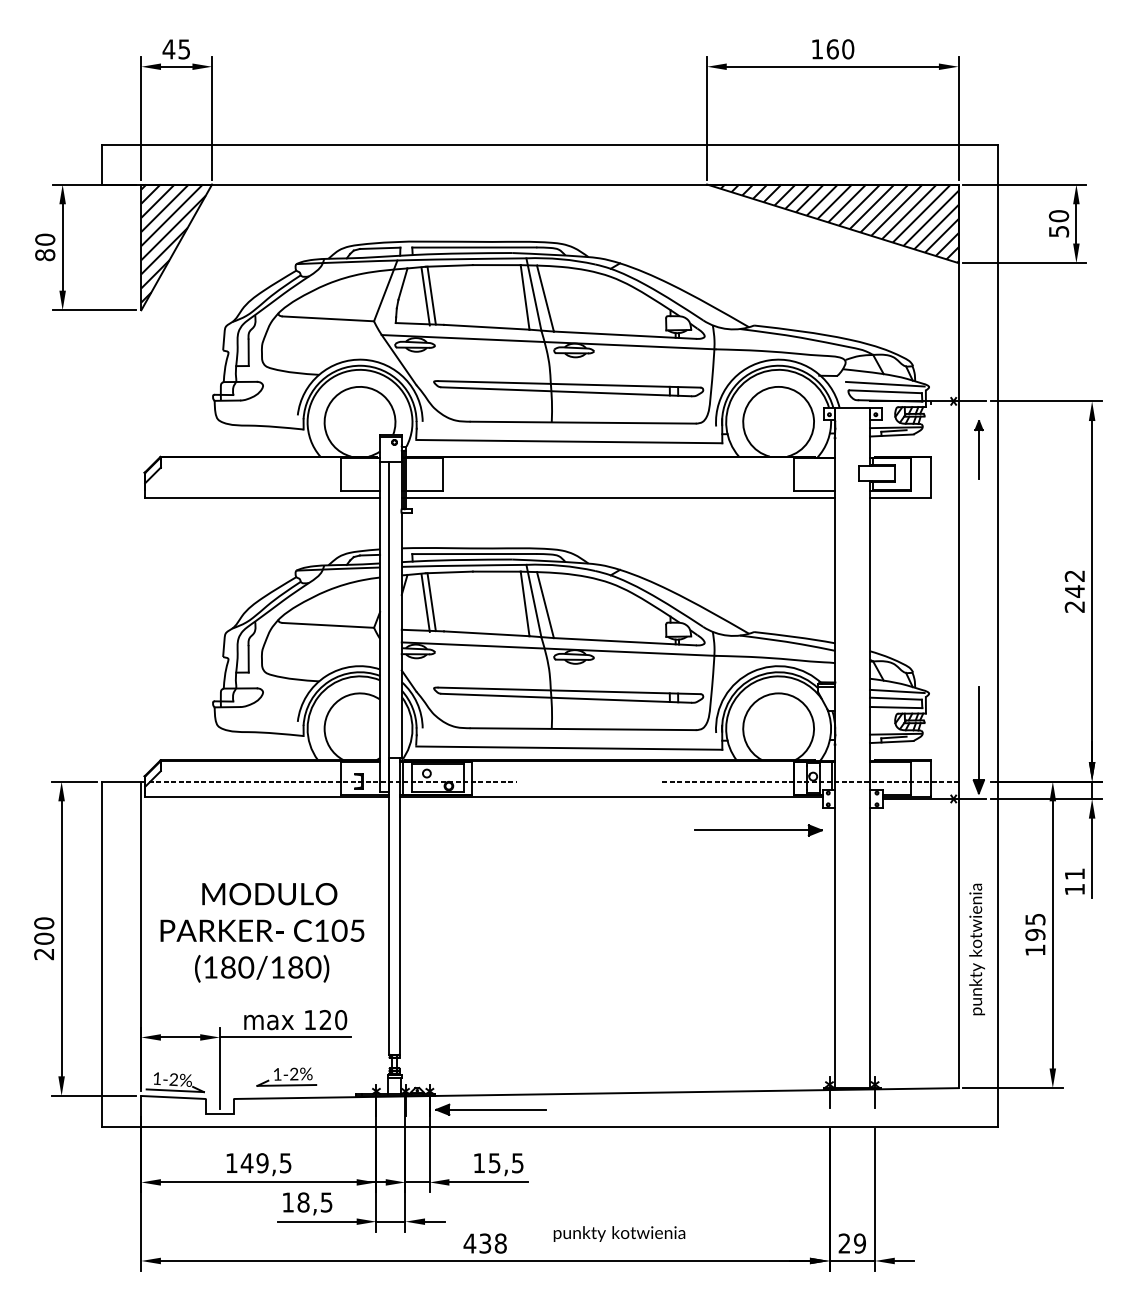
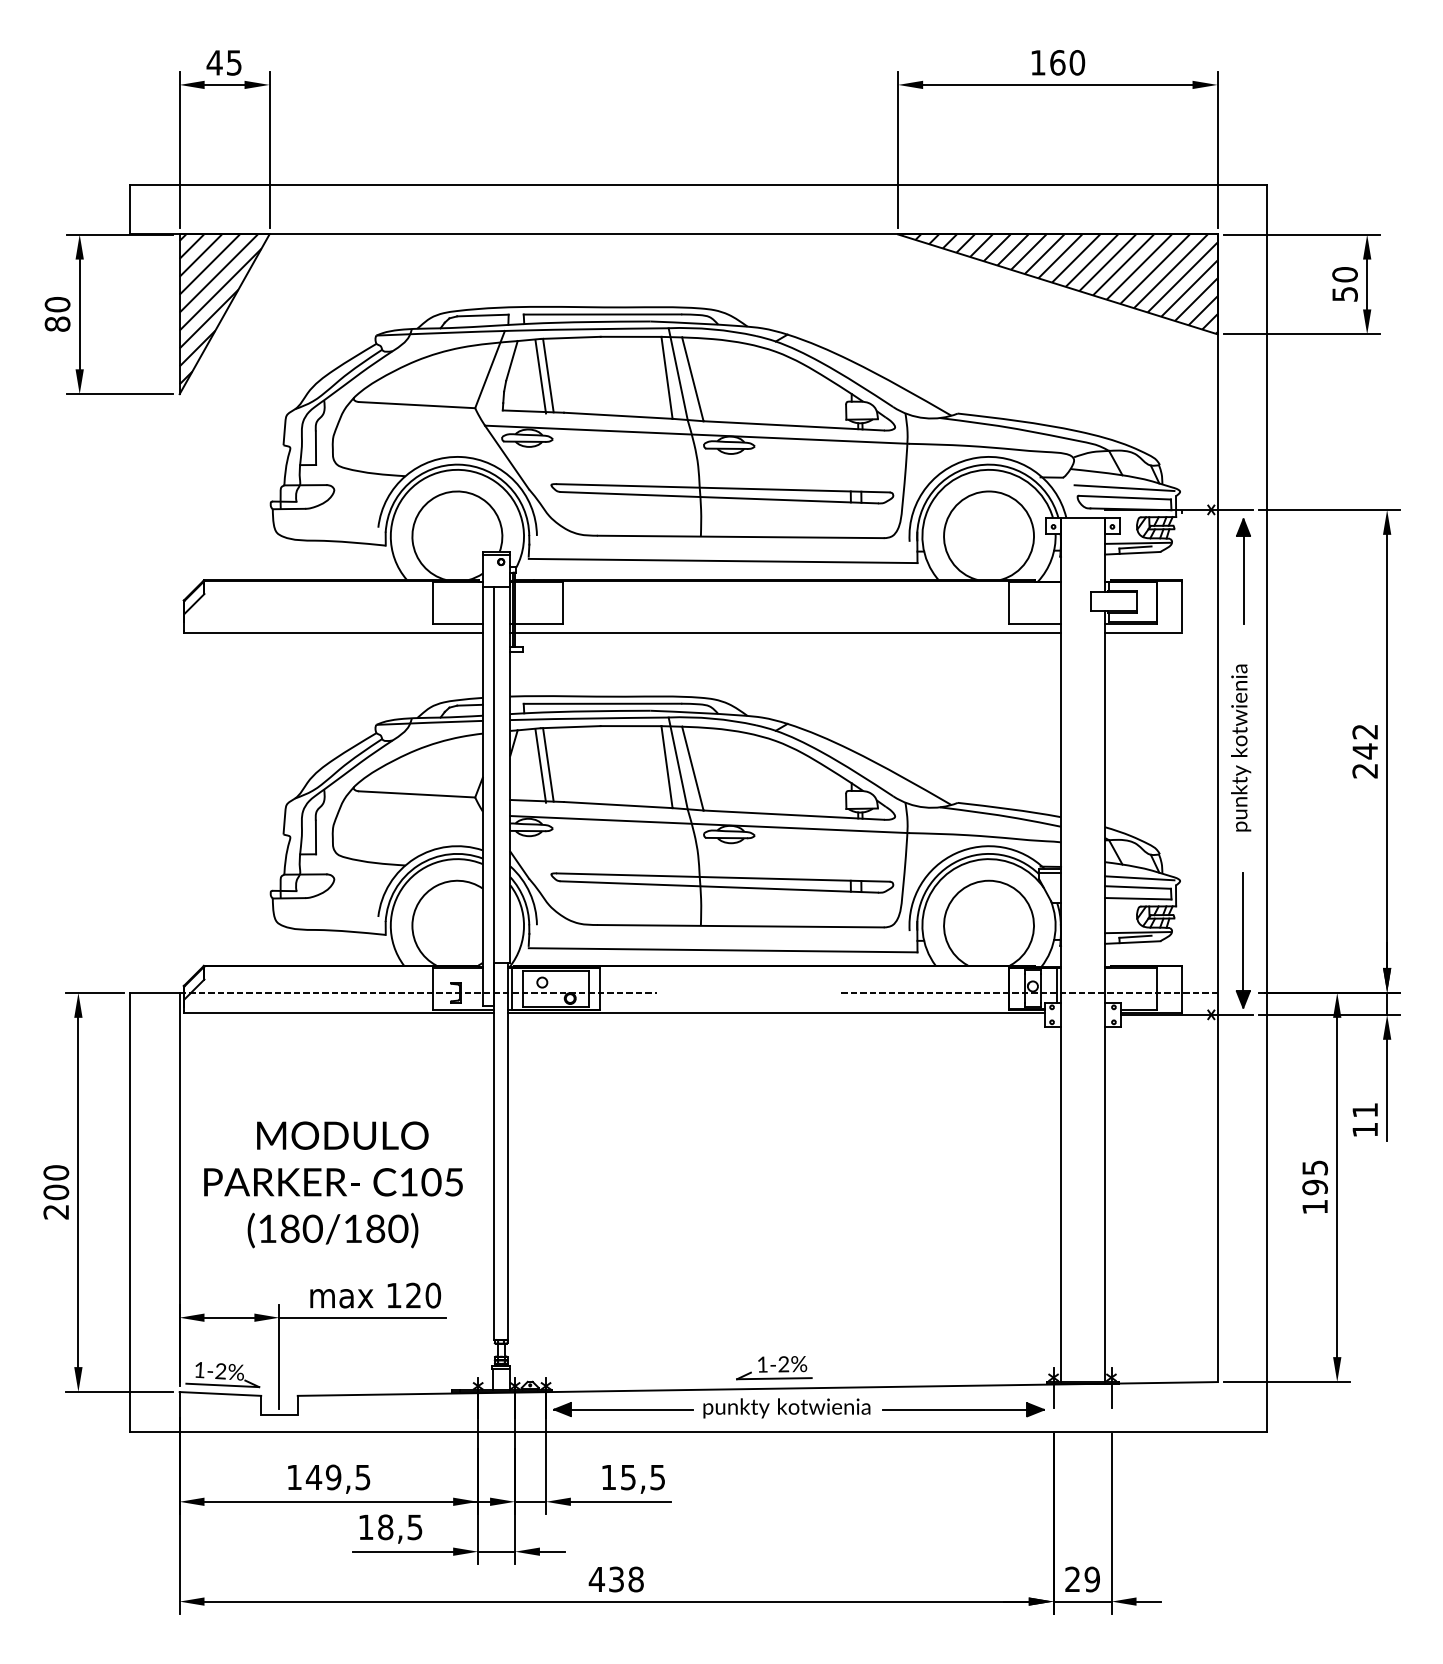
part: (979, 449) -> (1243, 571), size x1.43
part: (758, 830) -> (963, 1409), moved
text: (977, 949) -> (1241, 747), moved
part: (286, 1077) -> (774, 1368), moved
text: (619, 1234) -> (786, 1408), moved

